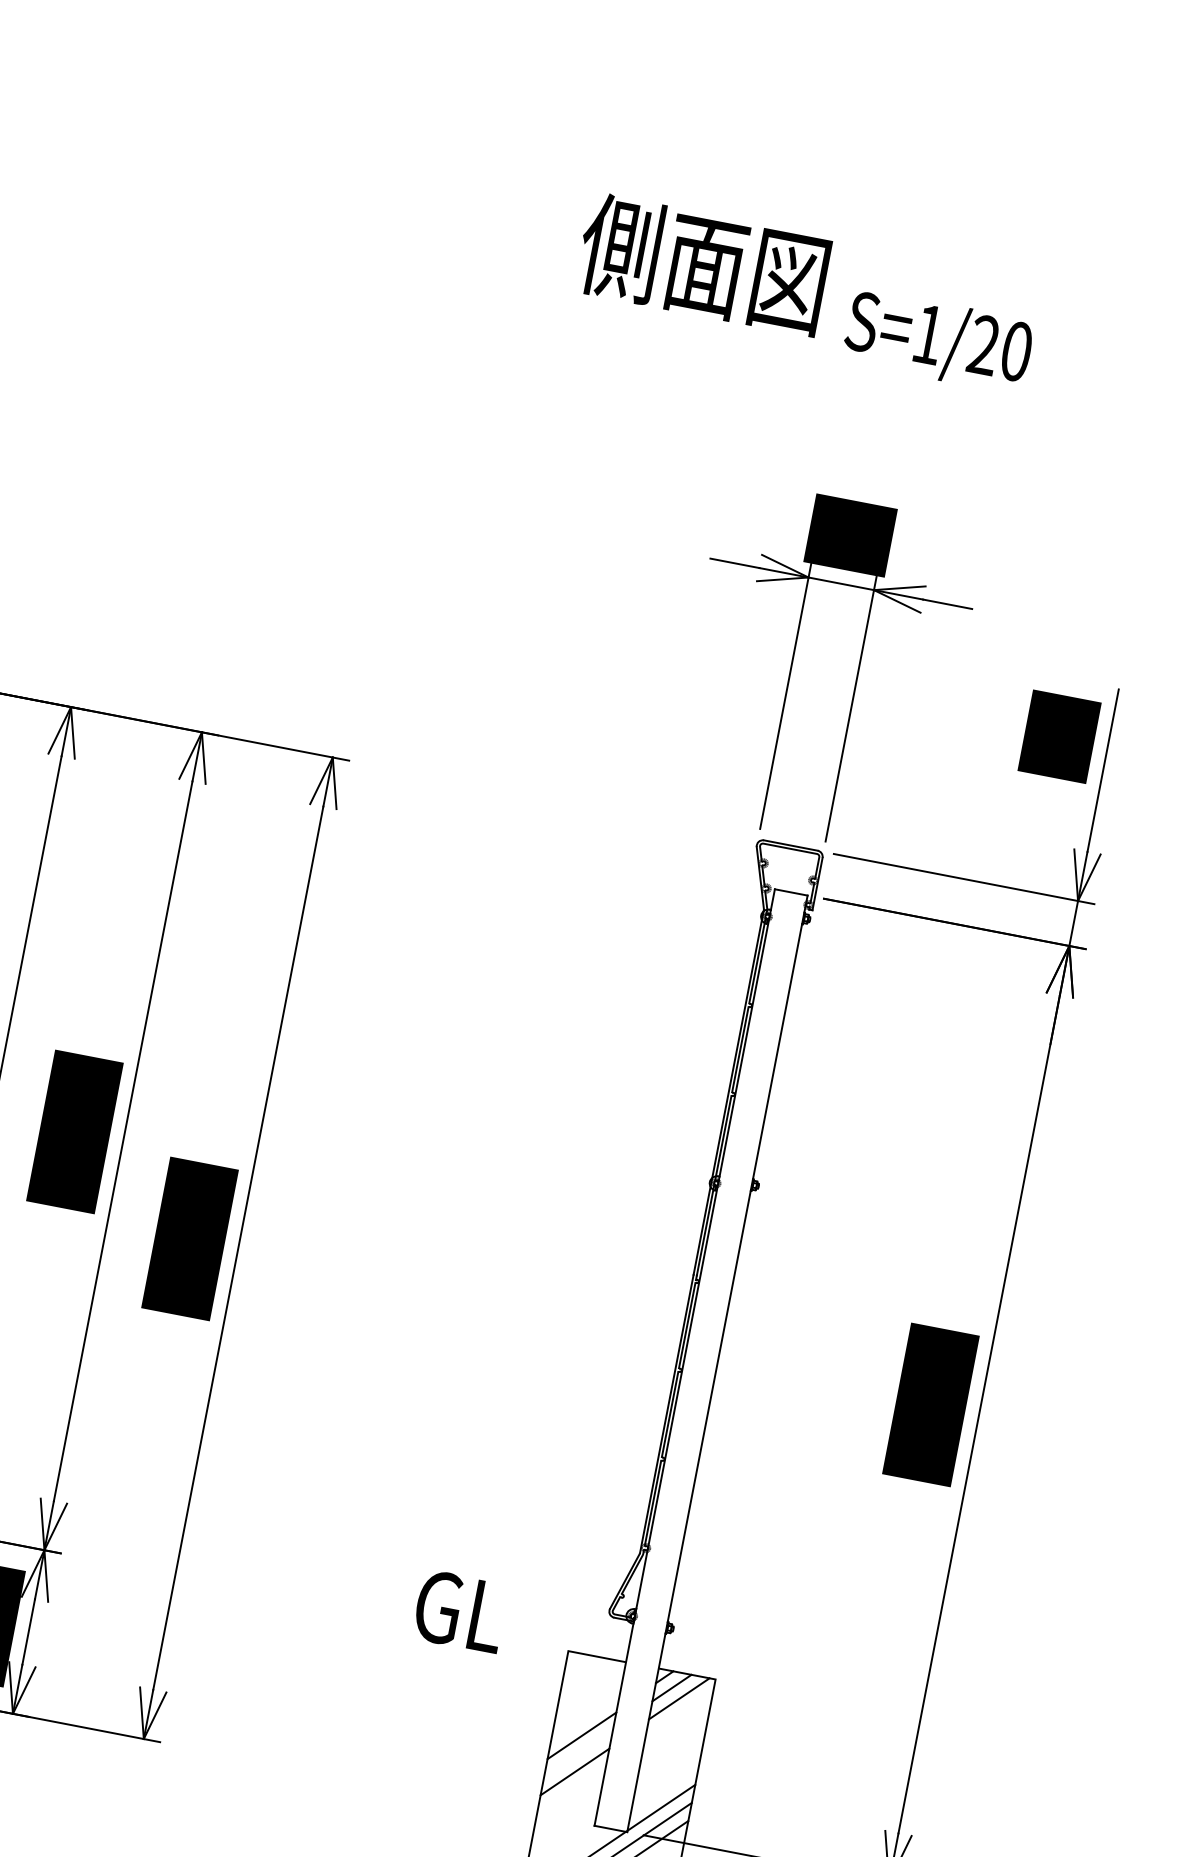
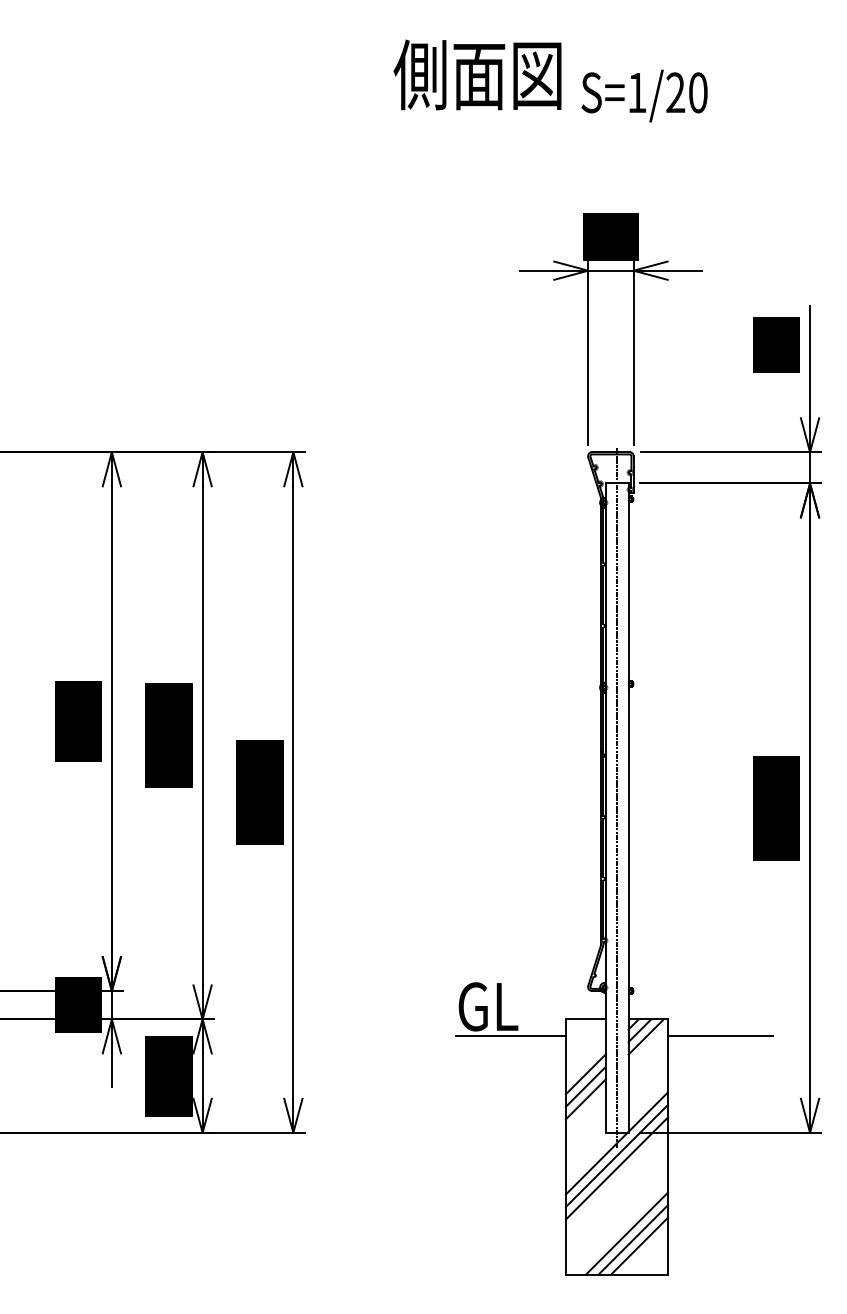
line: (704, 1346) -> (617, 798), added
line: (483, 1660) -> (510, 1036), added
line: (786, 1718) -> (720, 1036), added
line: (578, 1753) -> (585, 1086), added

